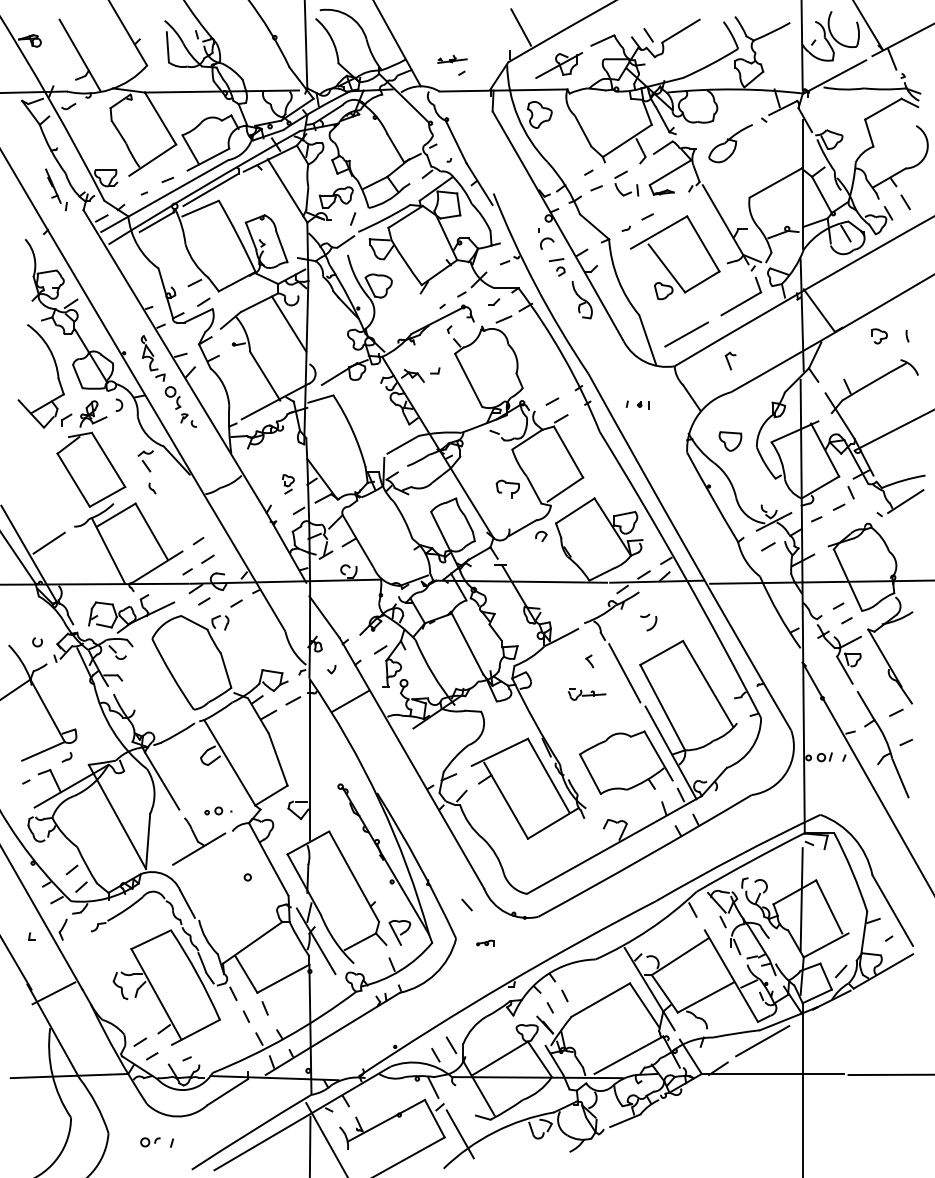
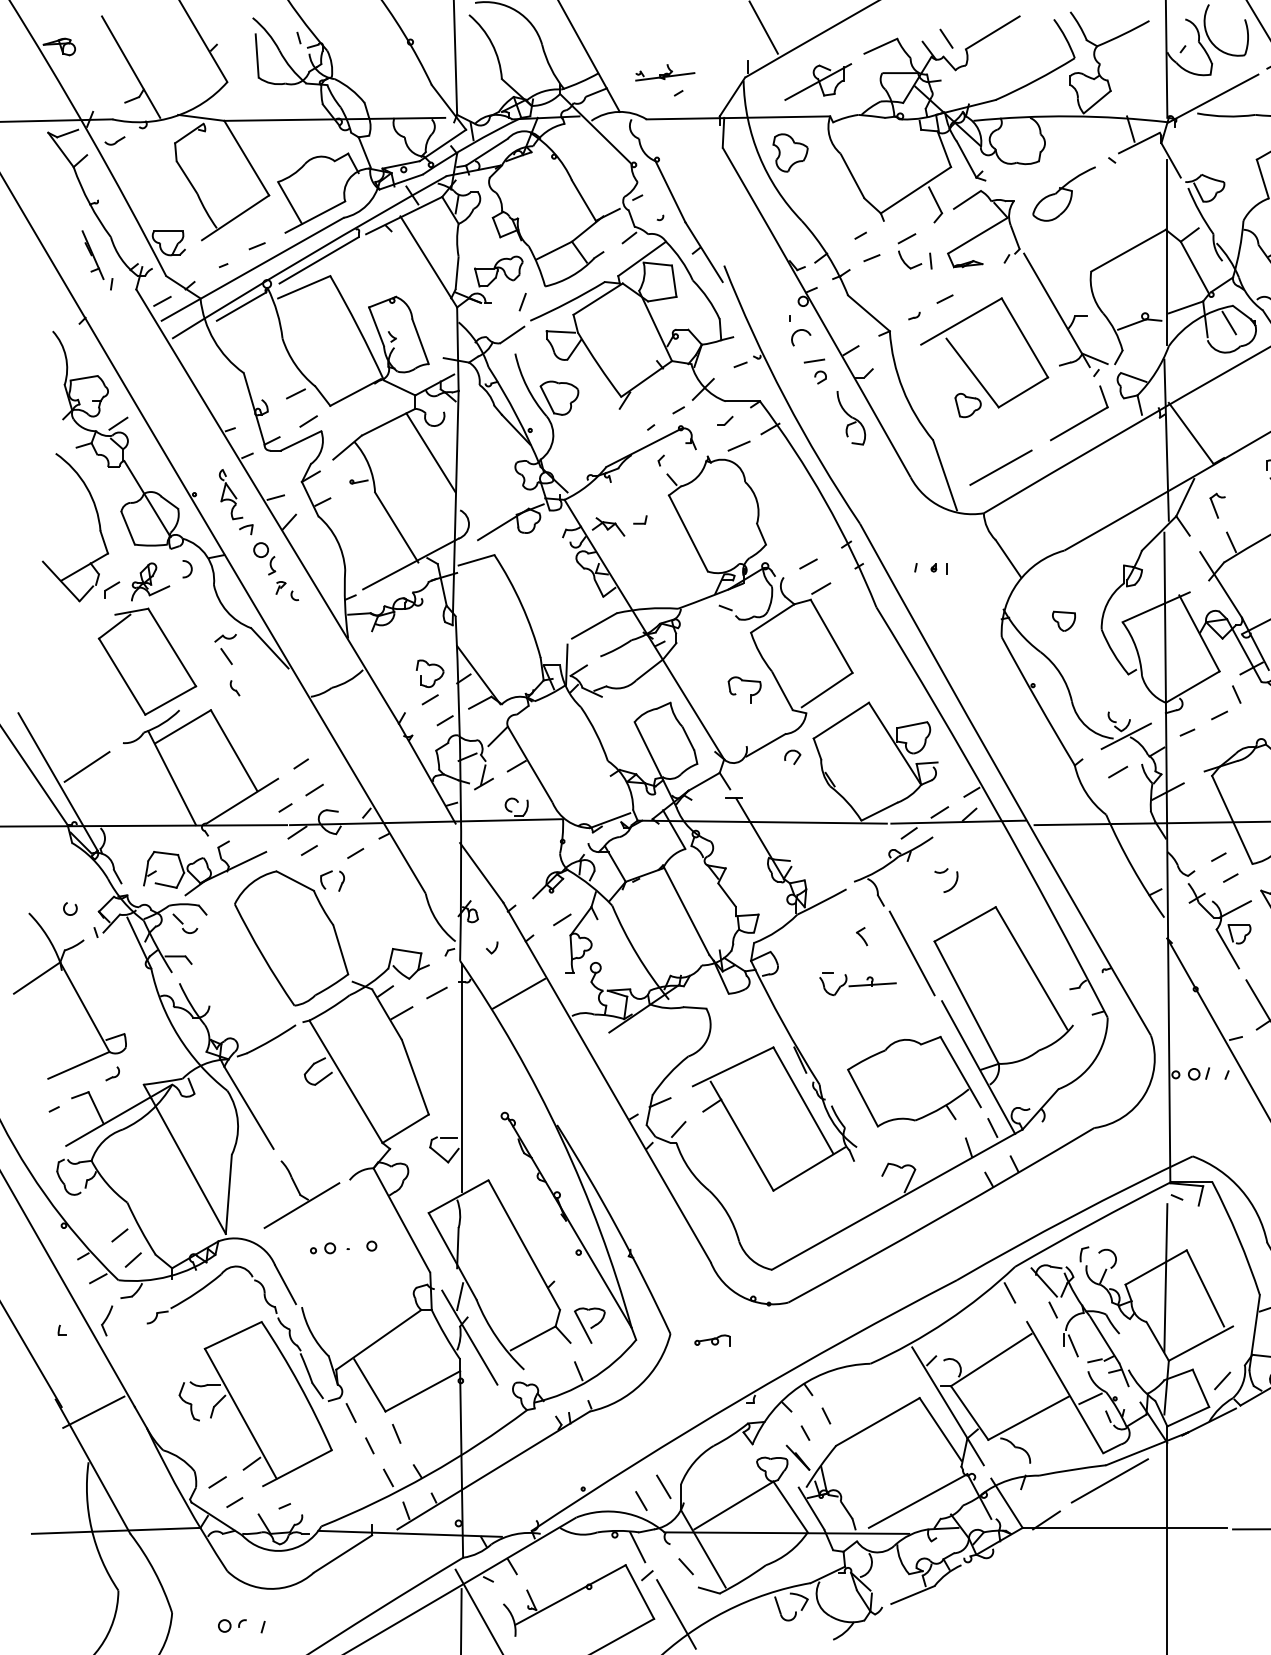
part: (452, 59) -> (665, 73), size x1.43
part: (730, 360) -> (1217, 505), moved
part: (730, 441) -> (1063, 621), size x0.71
part: (288, 484) -> (430, 682), size x1.67
part: (586, 694) -> (857, 983), size x1.43
part: (218, 810) -> (329, 1247), moved
line: (466, 904) -> (685, 1565), moved
part: (485, 942) -> (712, 1339), size x1.43

